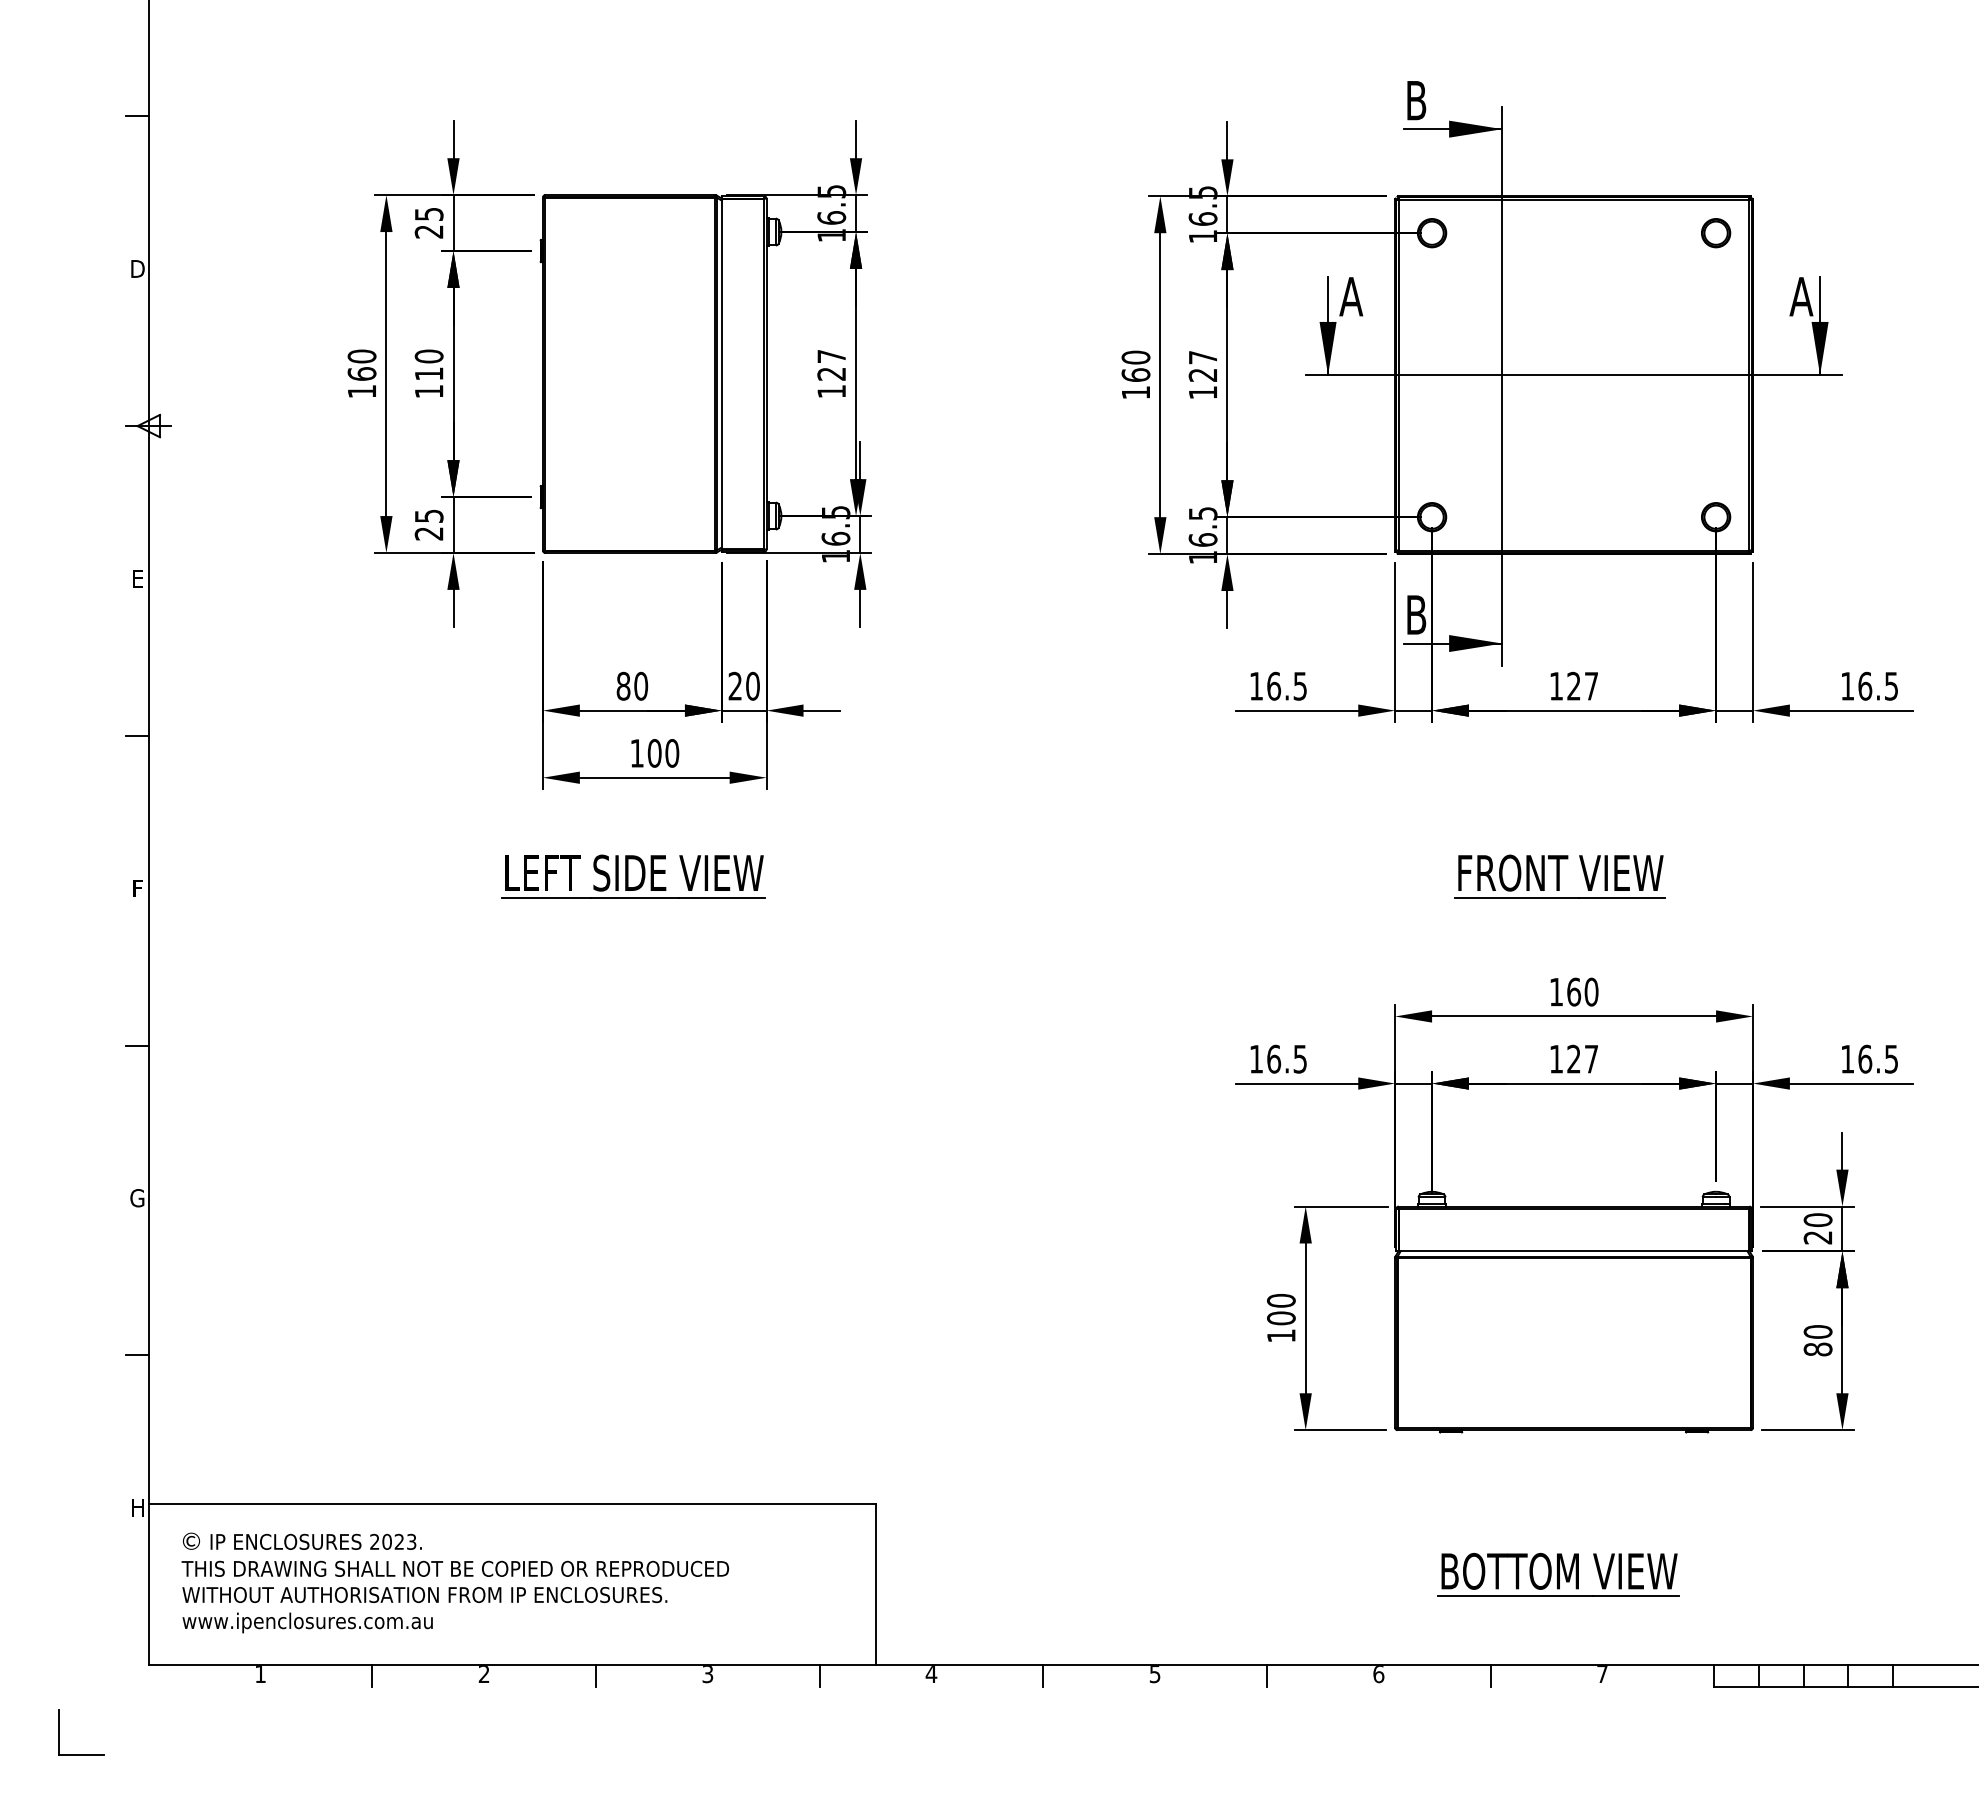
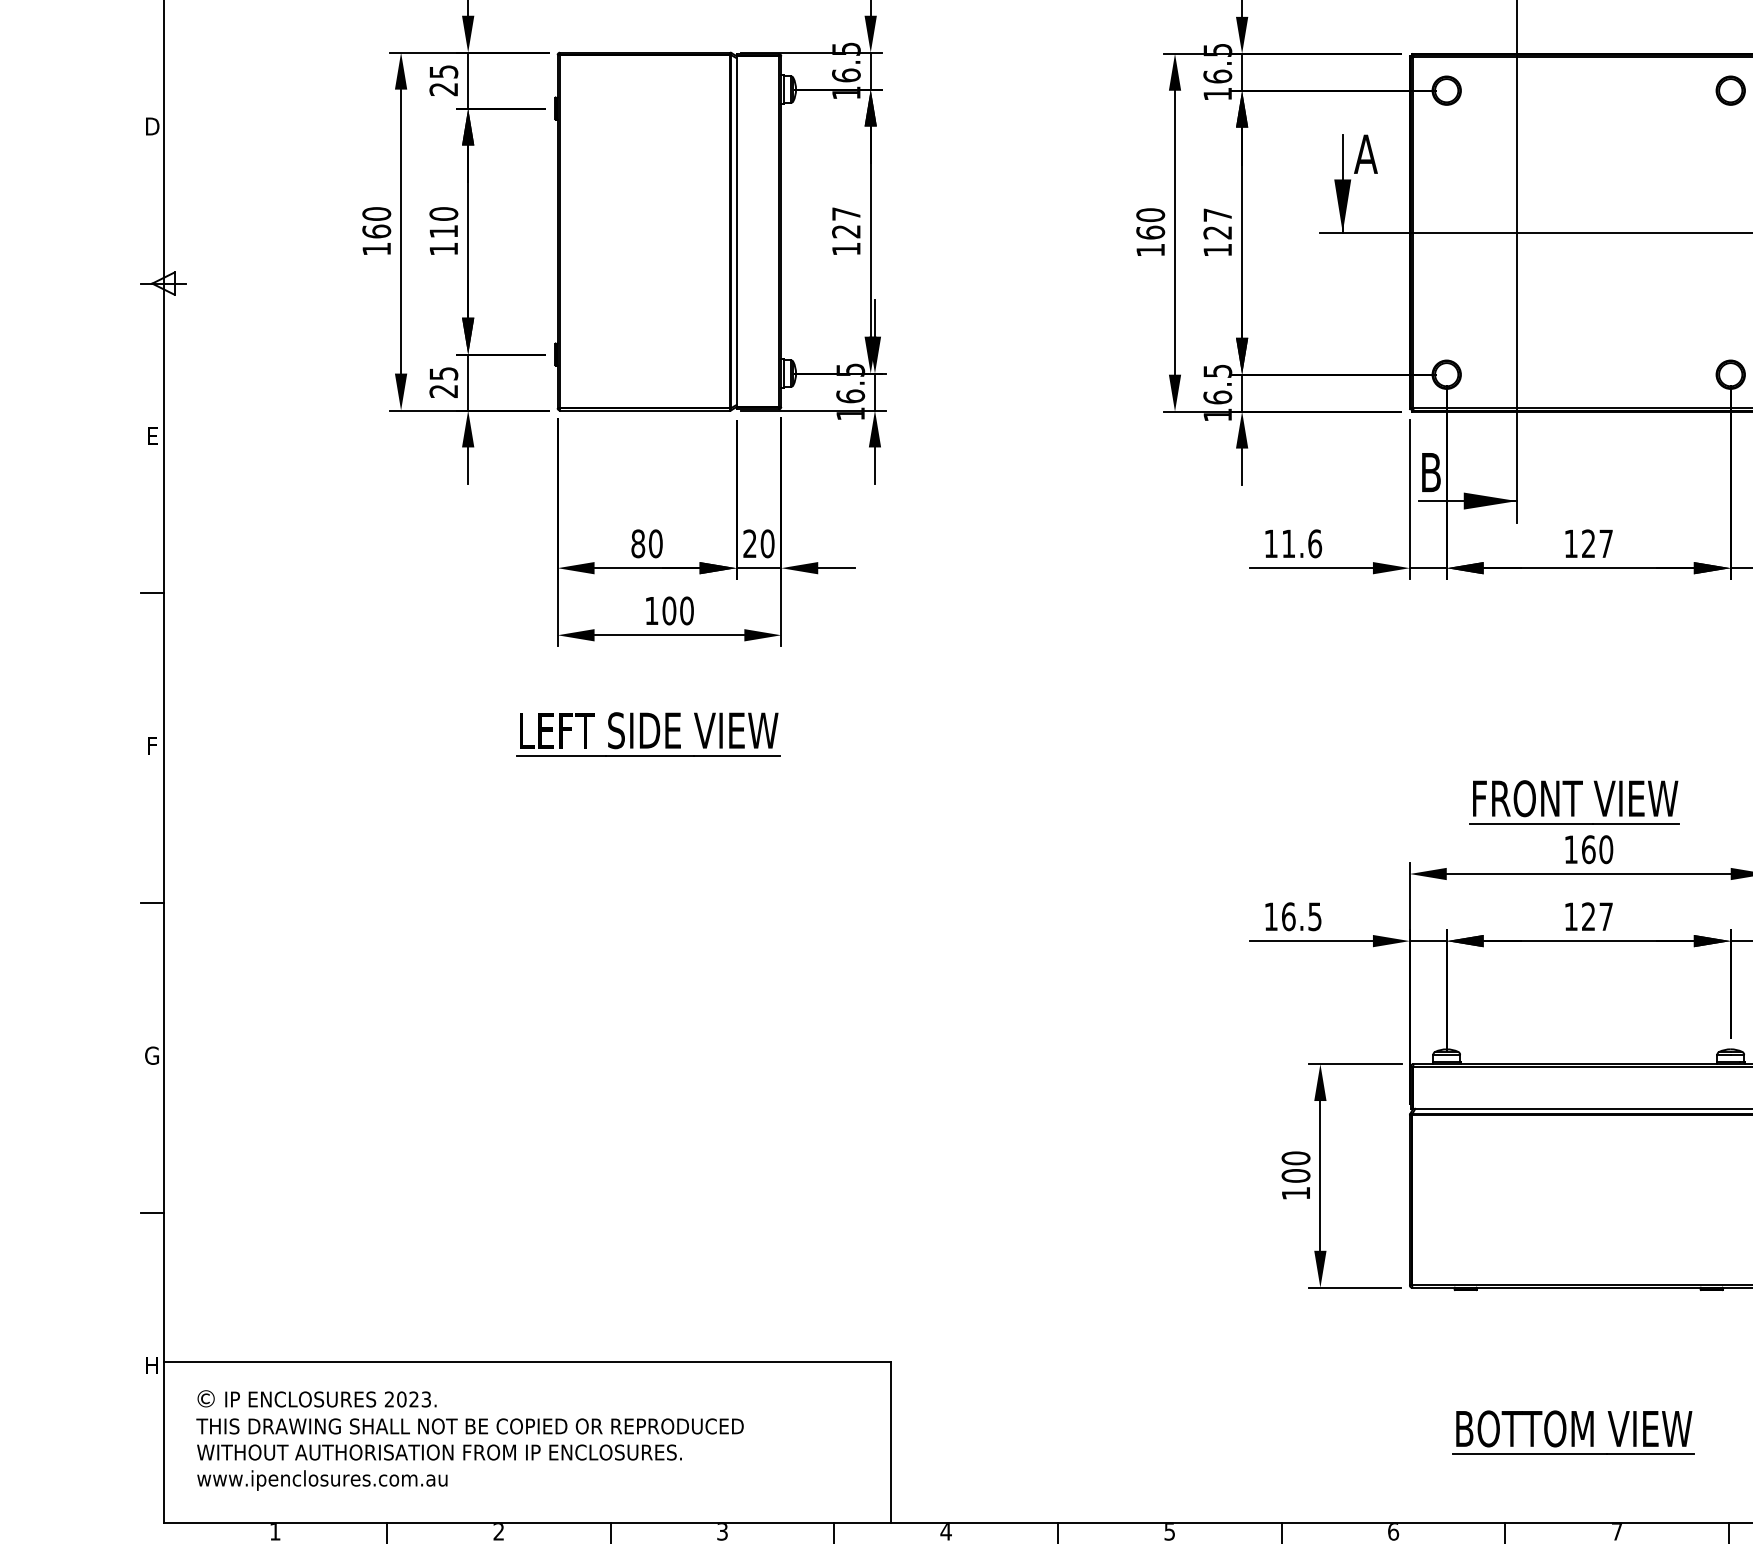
text: (1287, 685) -> (1302, 543), 16.5 -> 11.6
part: (1559, 876) -> (1574, 802), moved

